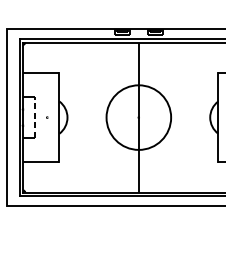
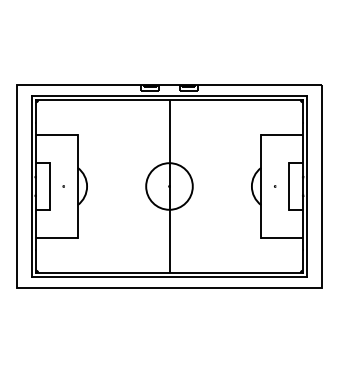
line: (34, 117) -> (49, 186), dashed -> solid
circle: (138, 117) -> (169, 186), size x0.62

